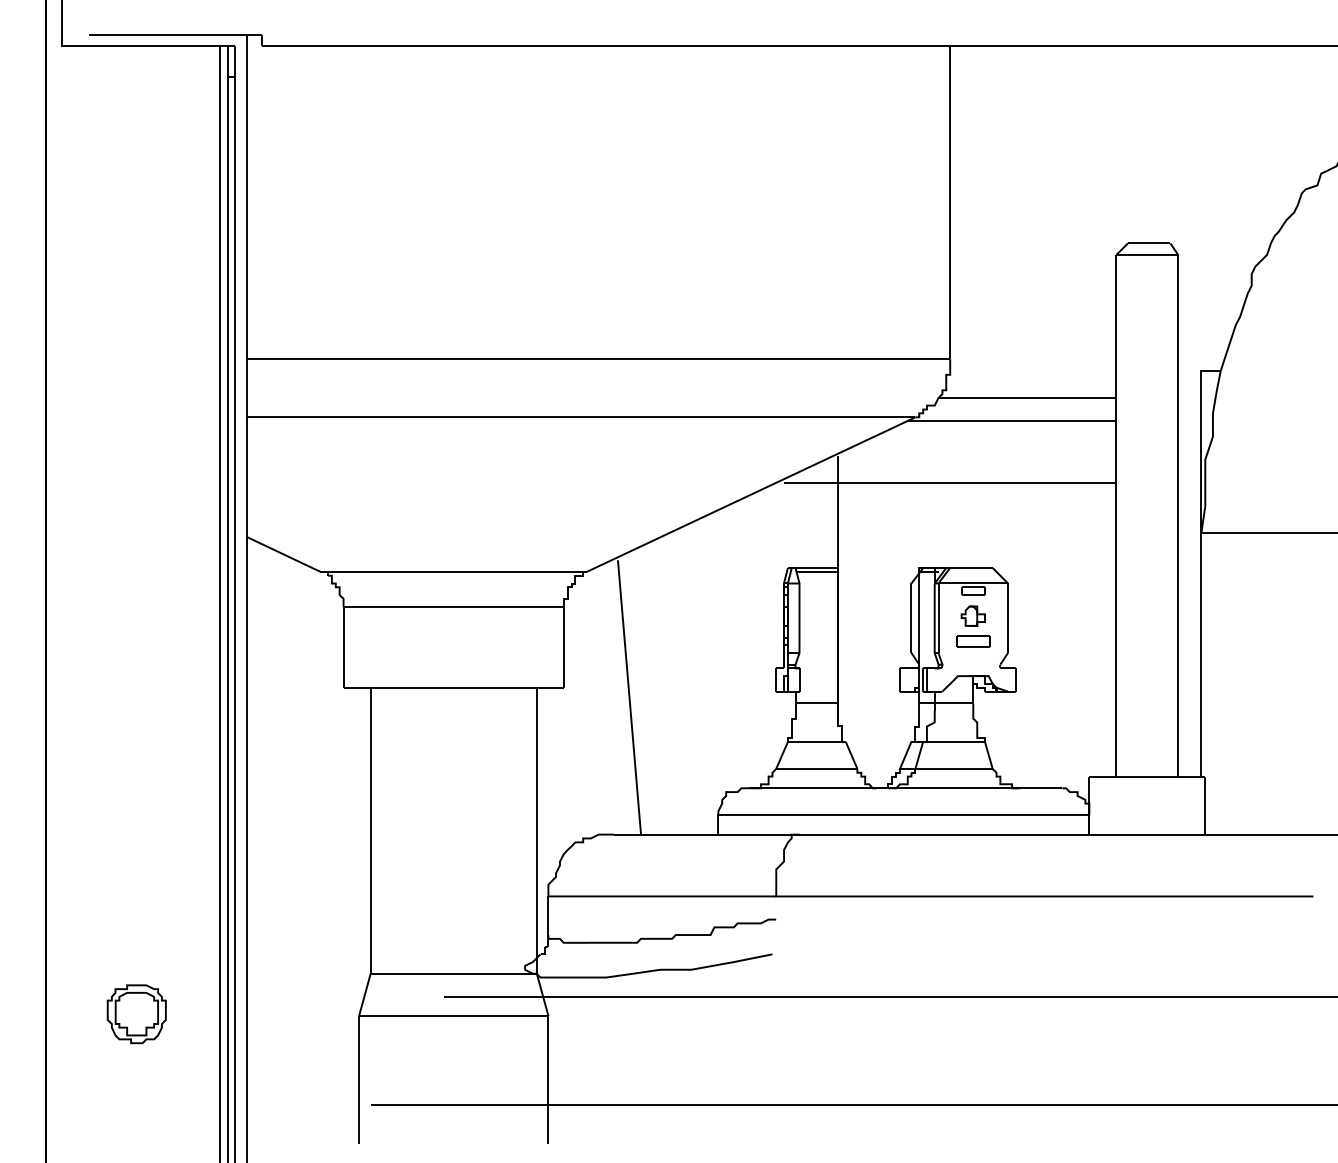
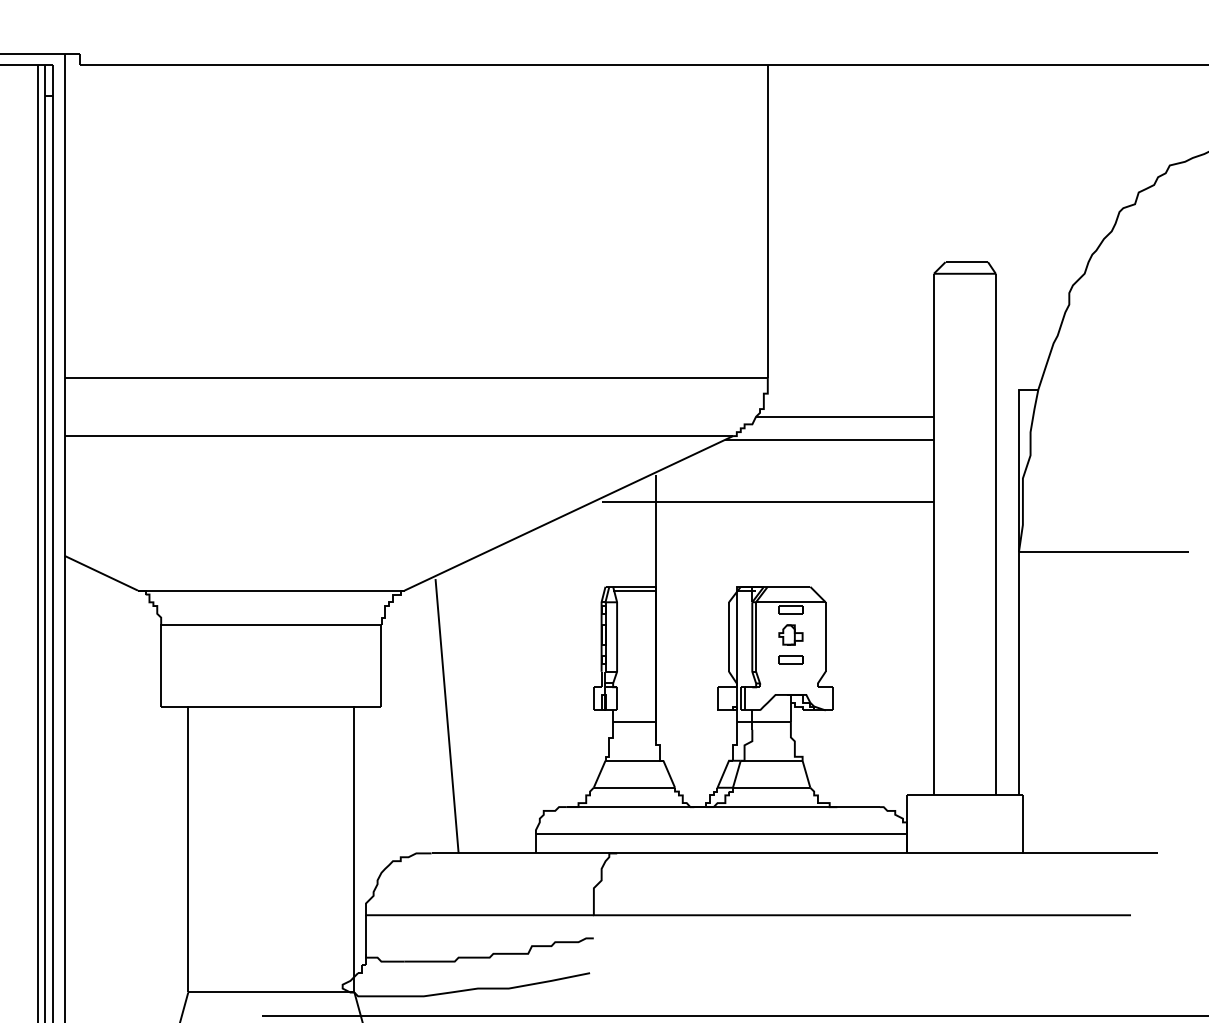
part: (973, 641) -> (791, 660), size x0.71

